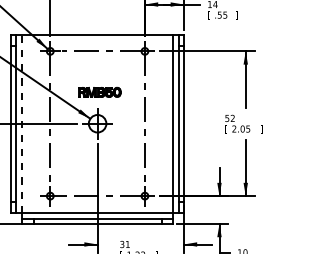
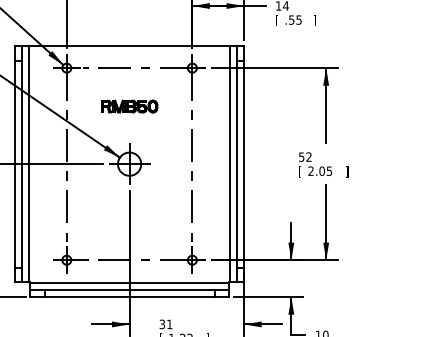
part: (99, 91) -> (129, 105), moved
line: (22, 123) -> (29, 163), dashed -> solid

